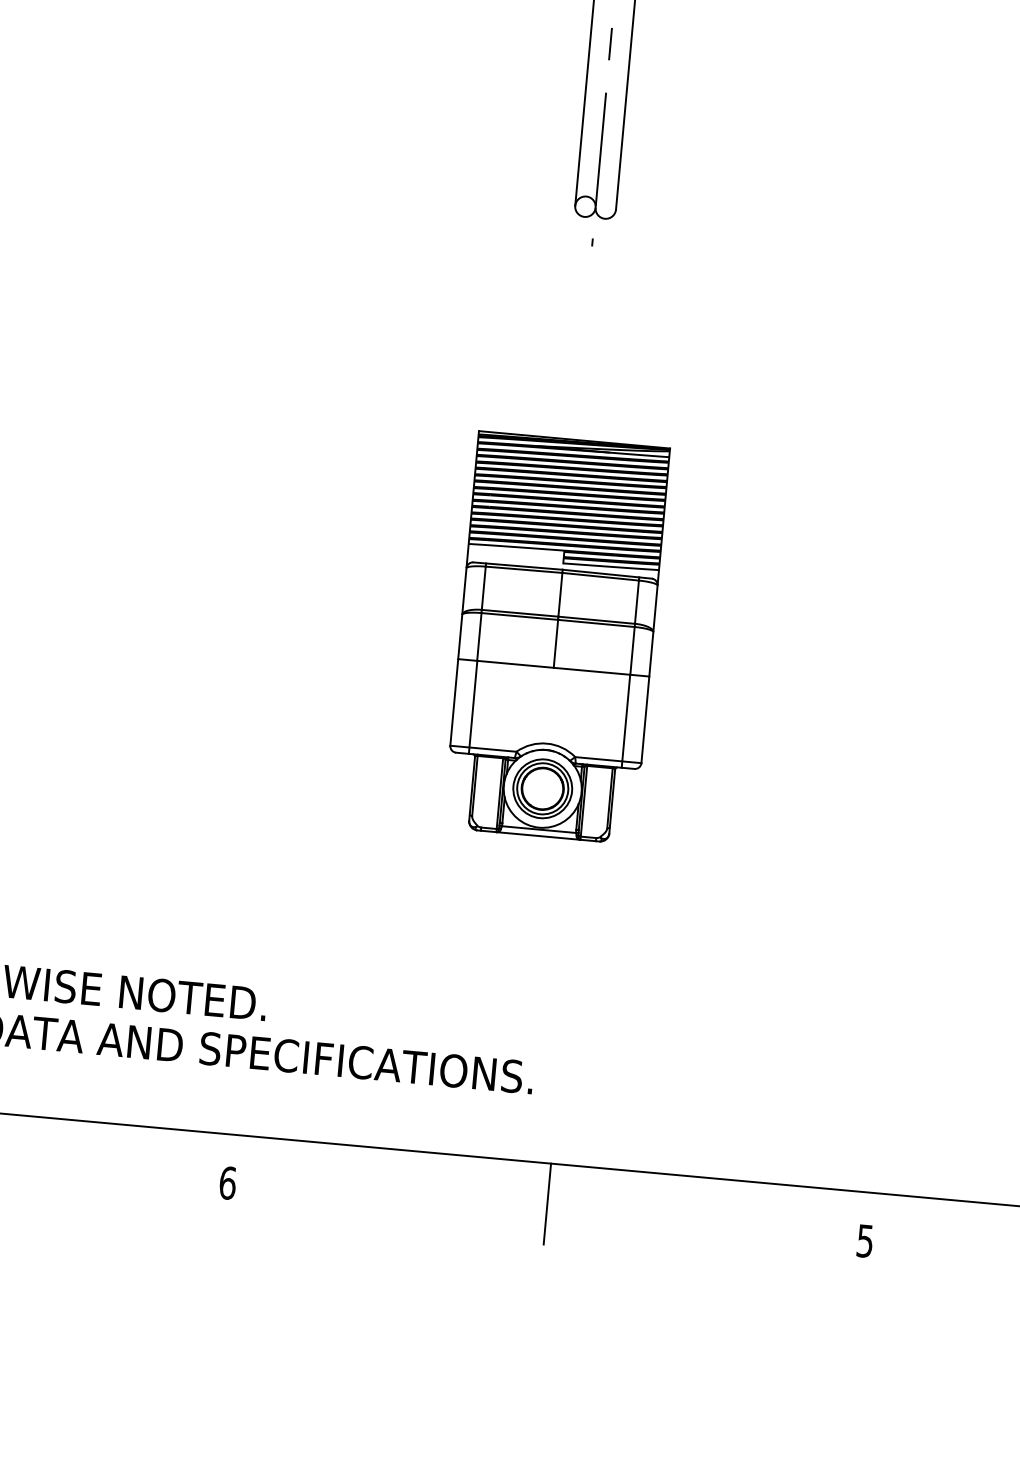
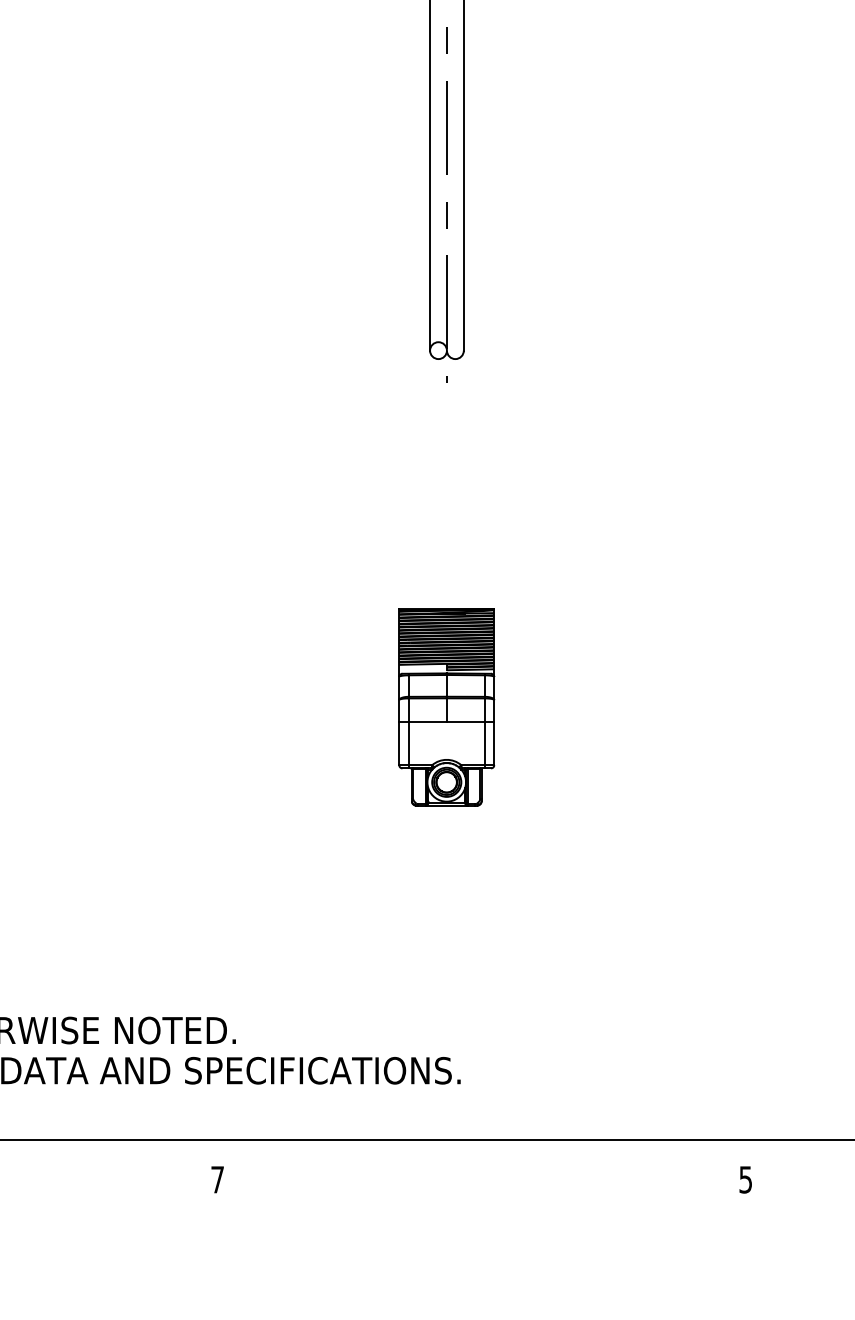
part: (555, 638) -> (446, 707), size x0.6
text: (227, 1182) -> (217, 1179), 6 -> 7
line: (547, 1203) -> (481, 1172), removed

